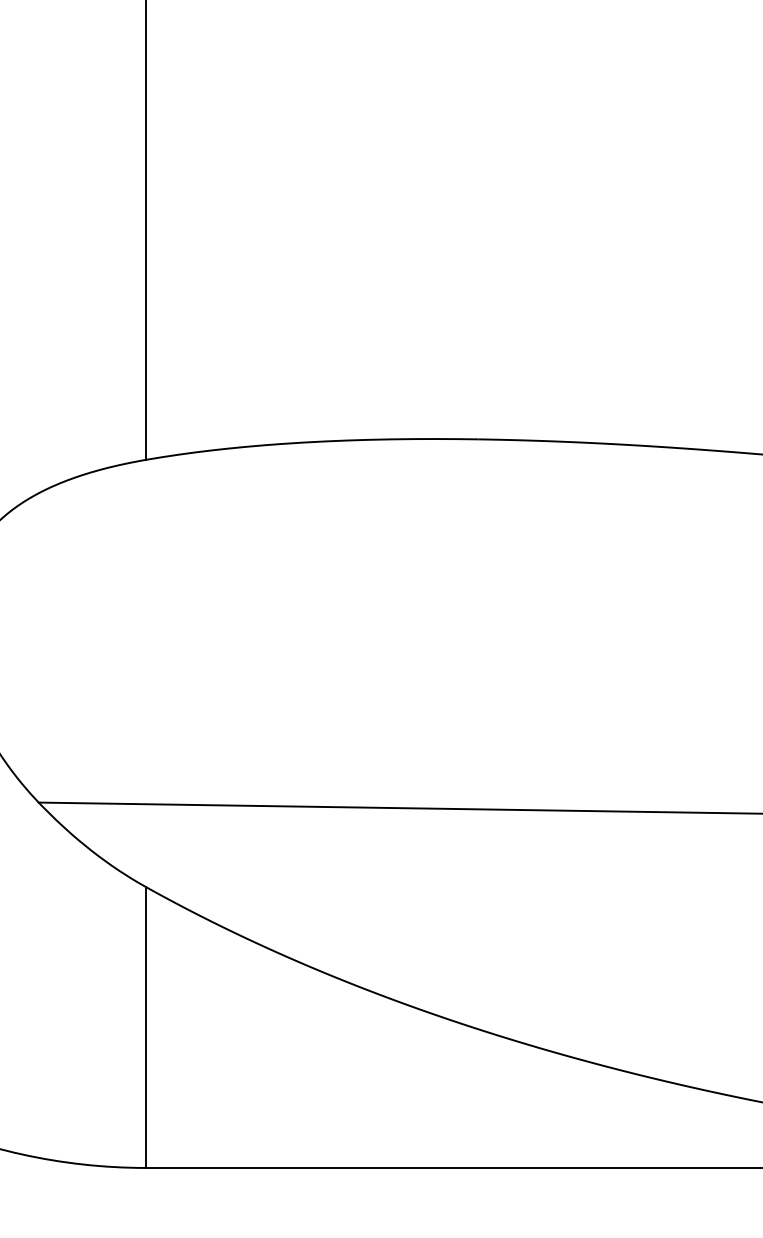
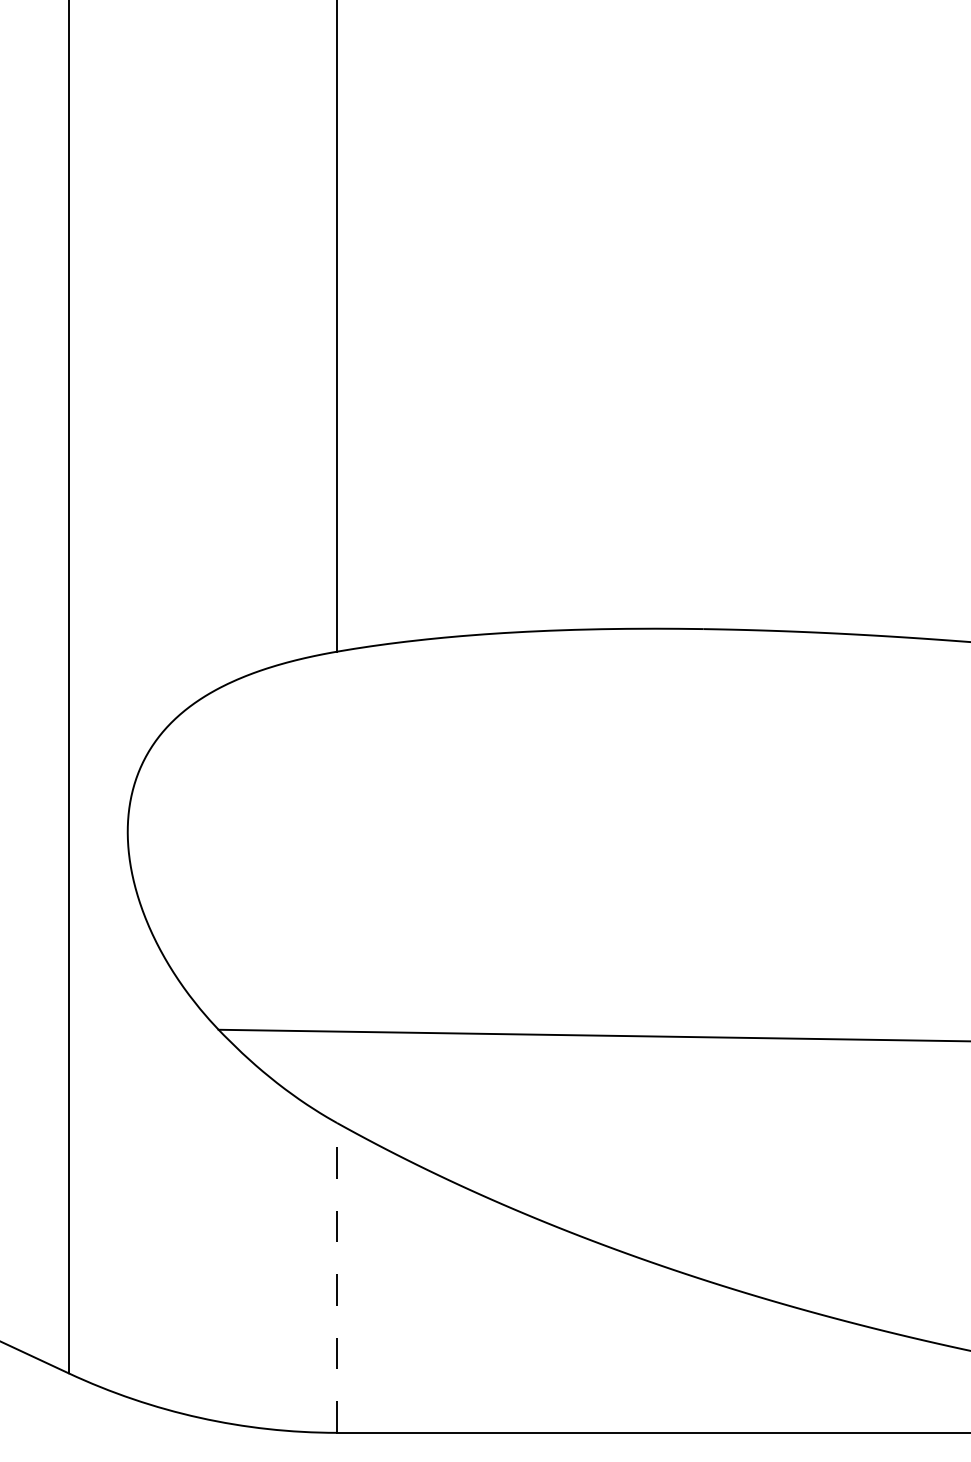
line: (146, 1027) -> (337, 1277), solid -> dashed

